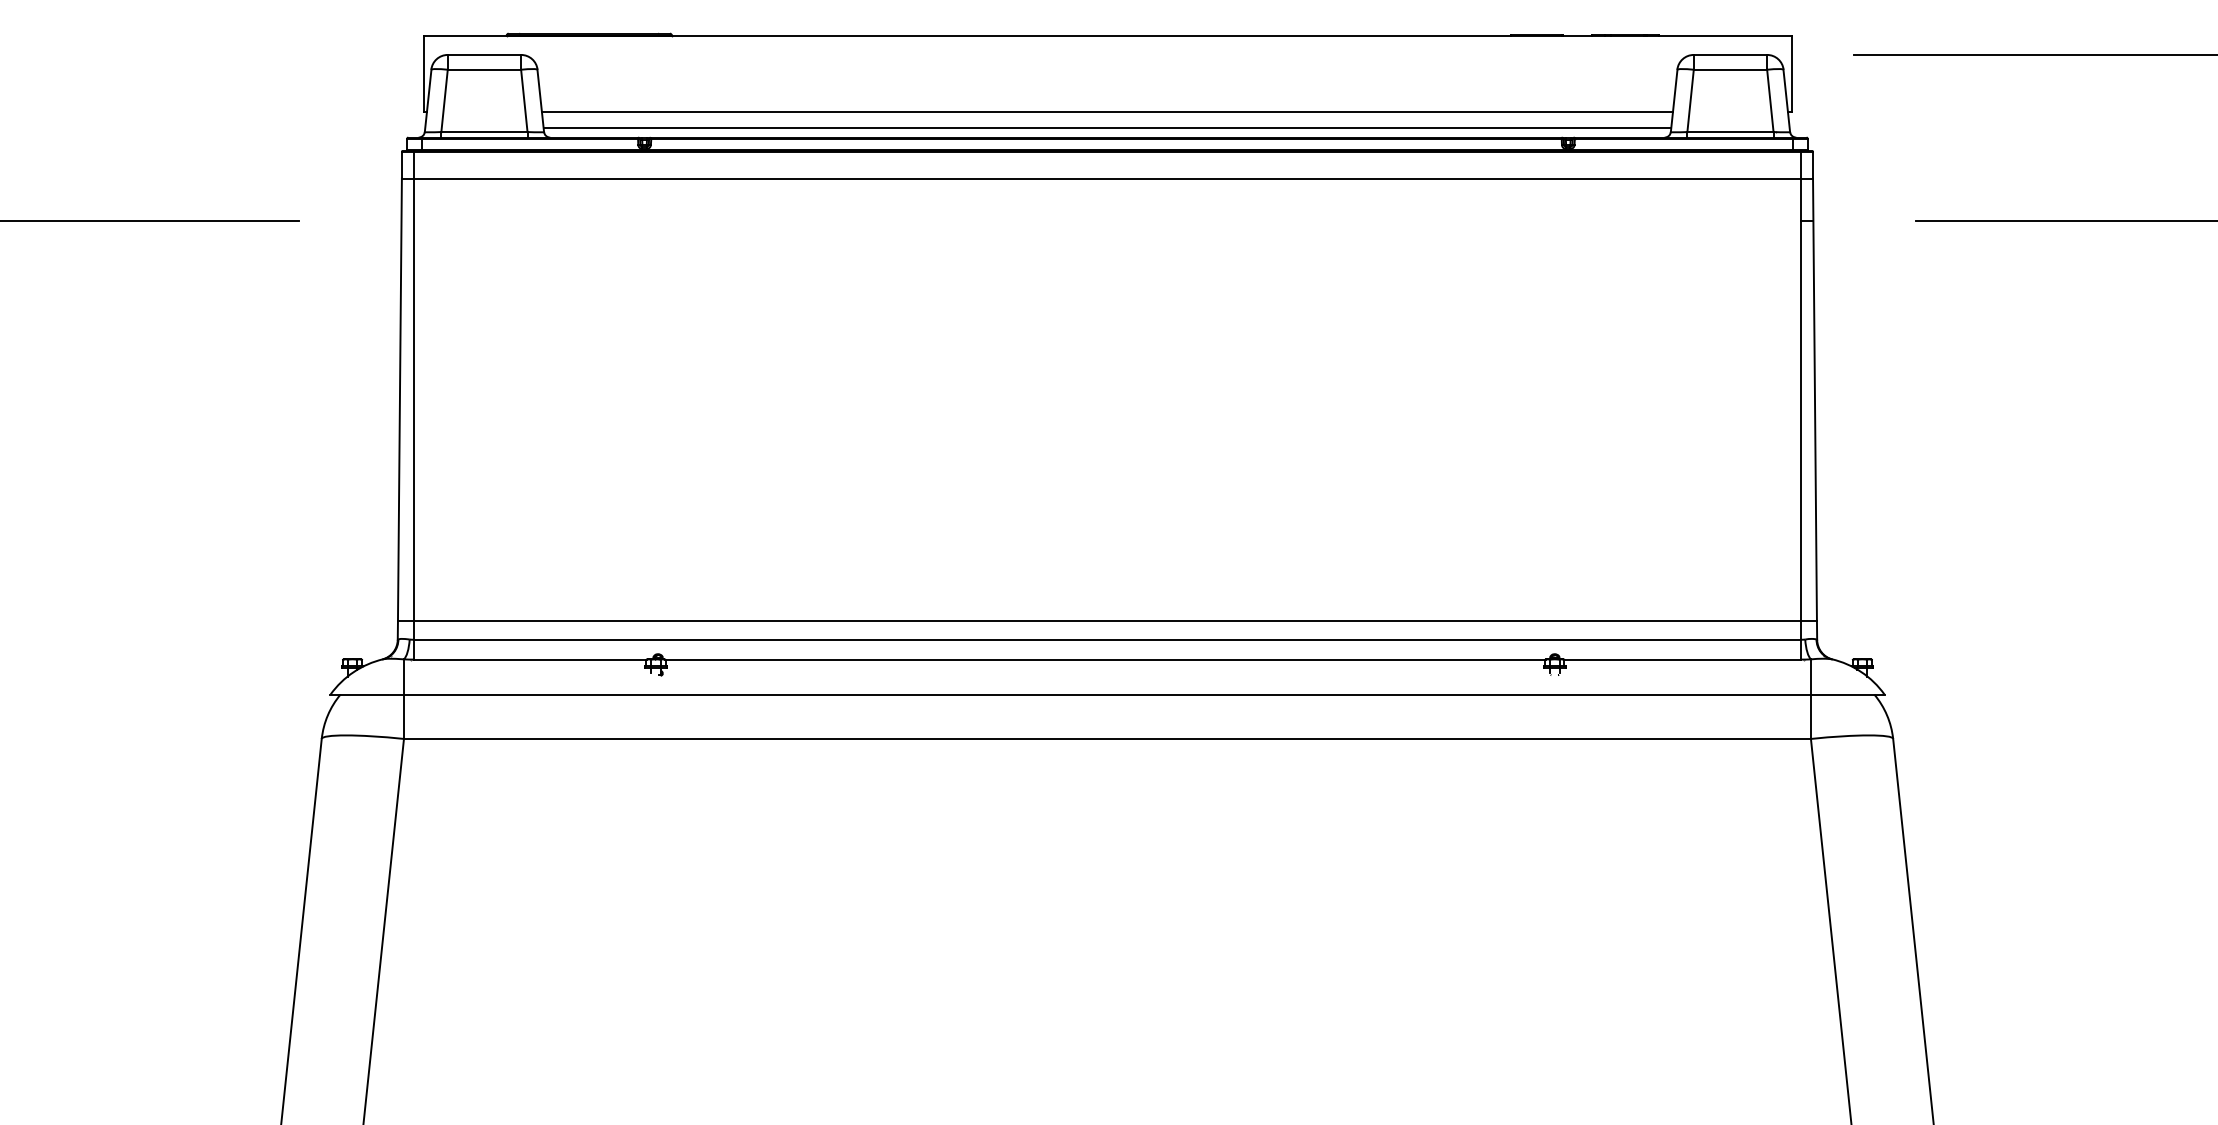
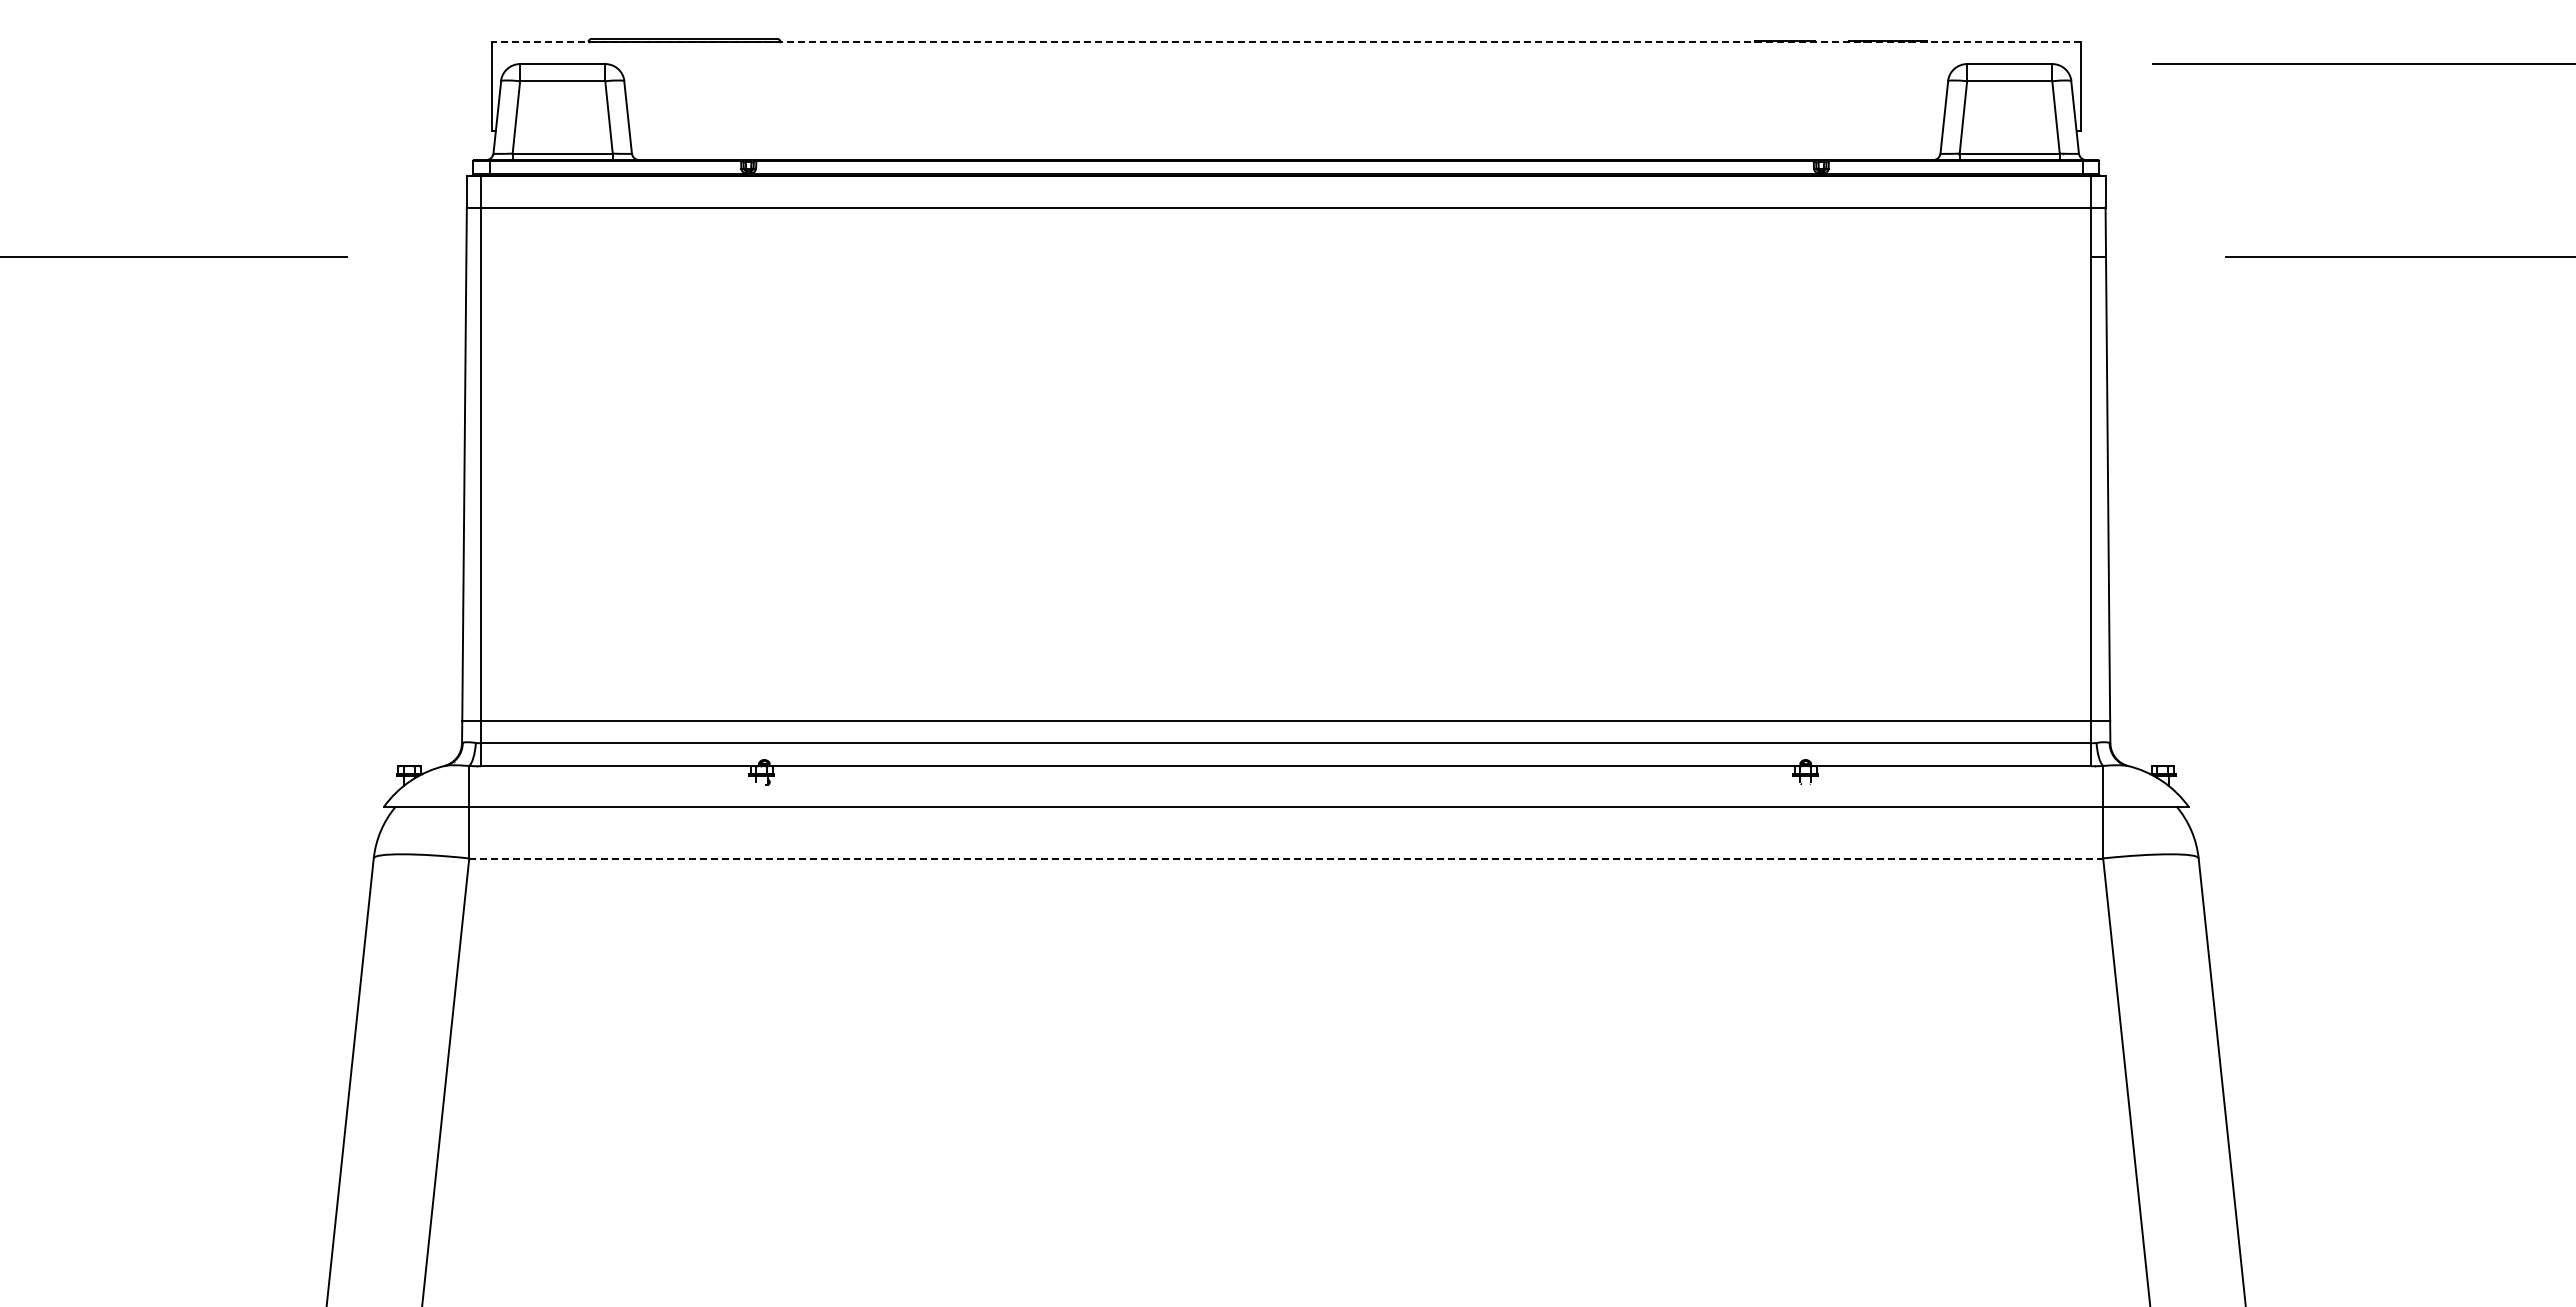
line: (1106, 35) -> (1285, 41), solid -> dashed
line: (1106, 112) -> (1285, 130), removed
line: (1106, 127) -> (1285, 148), removed
line: (1107, 739) -> (1286, 858), solid -> dashed

